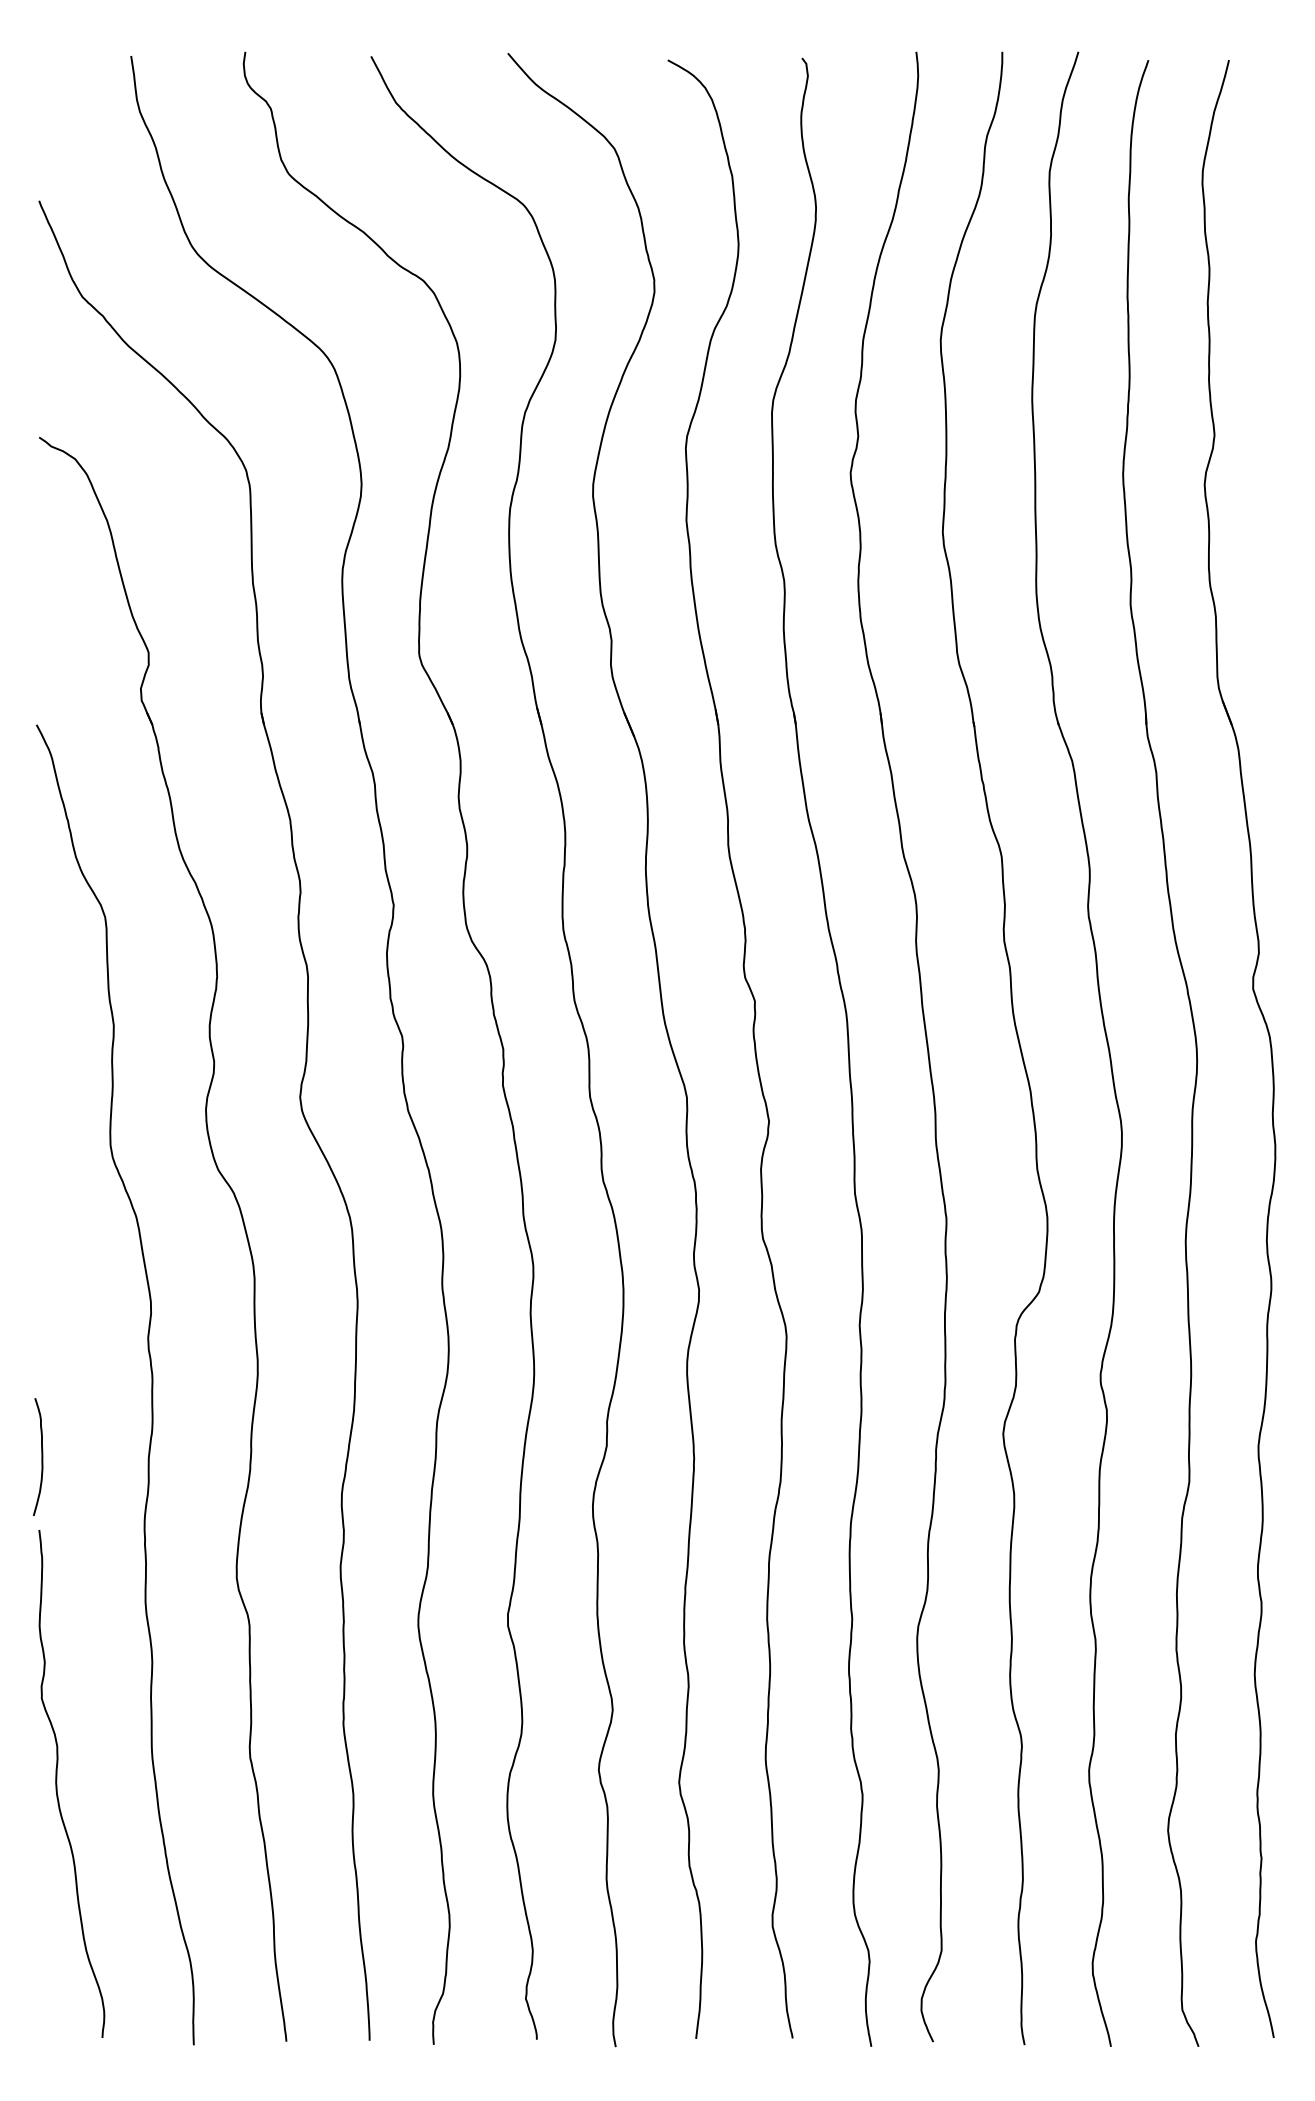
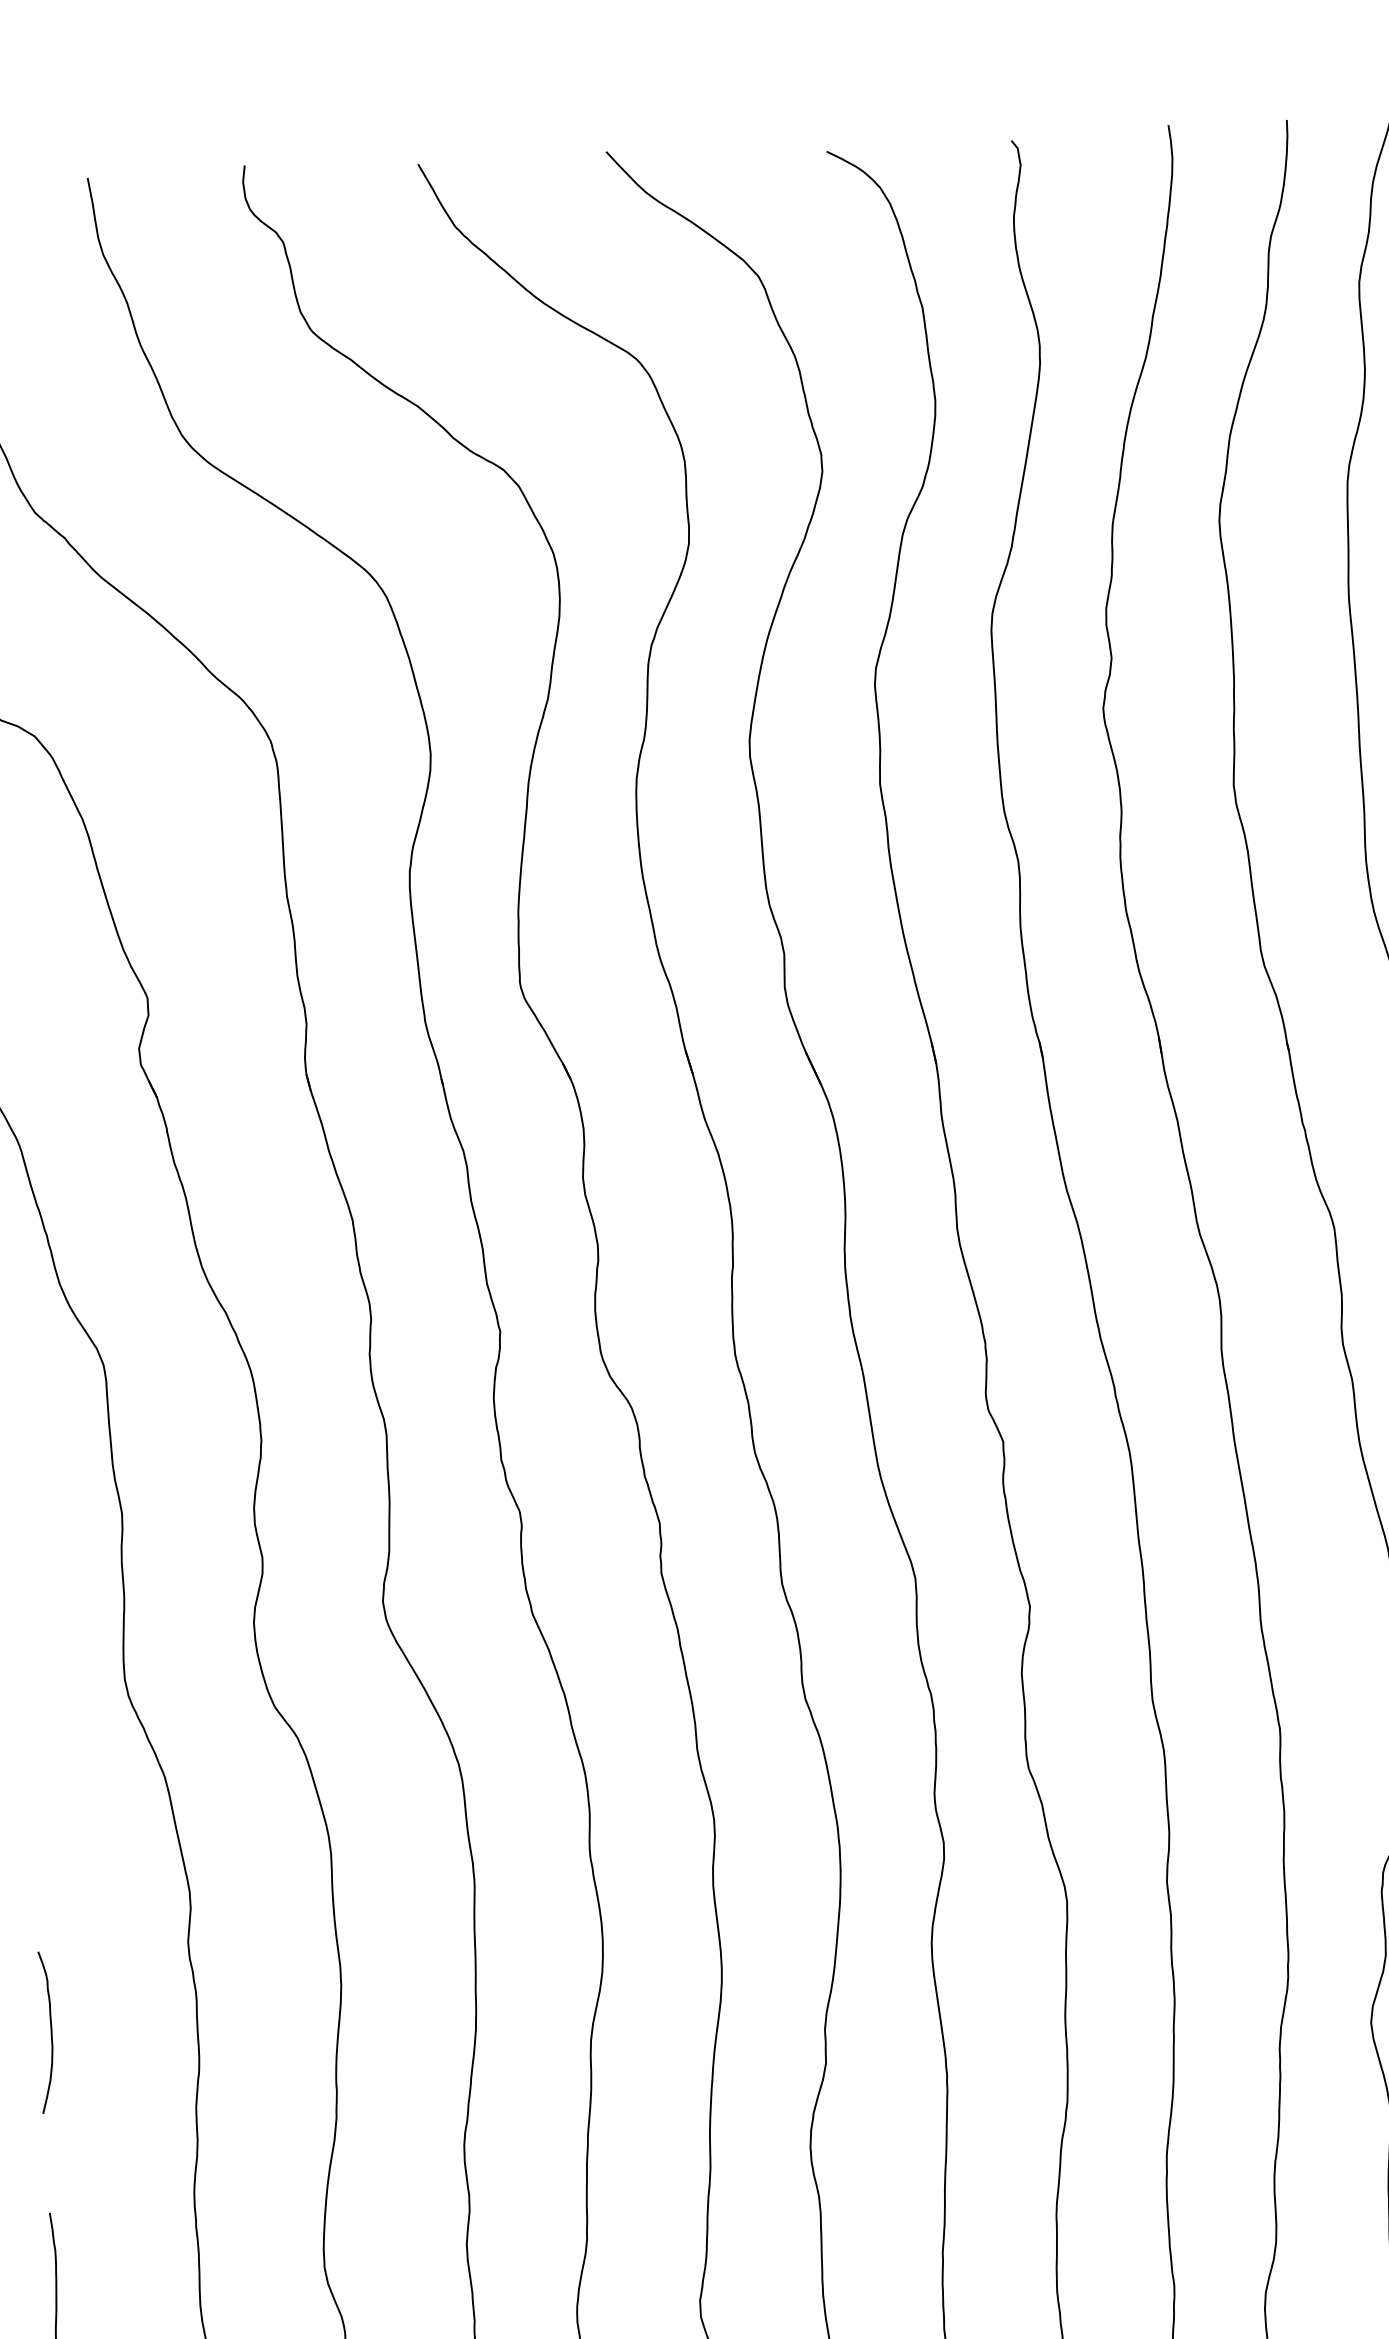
curve: (41, 1456) -> (50, 2031), moved

